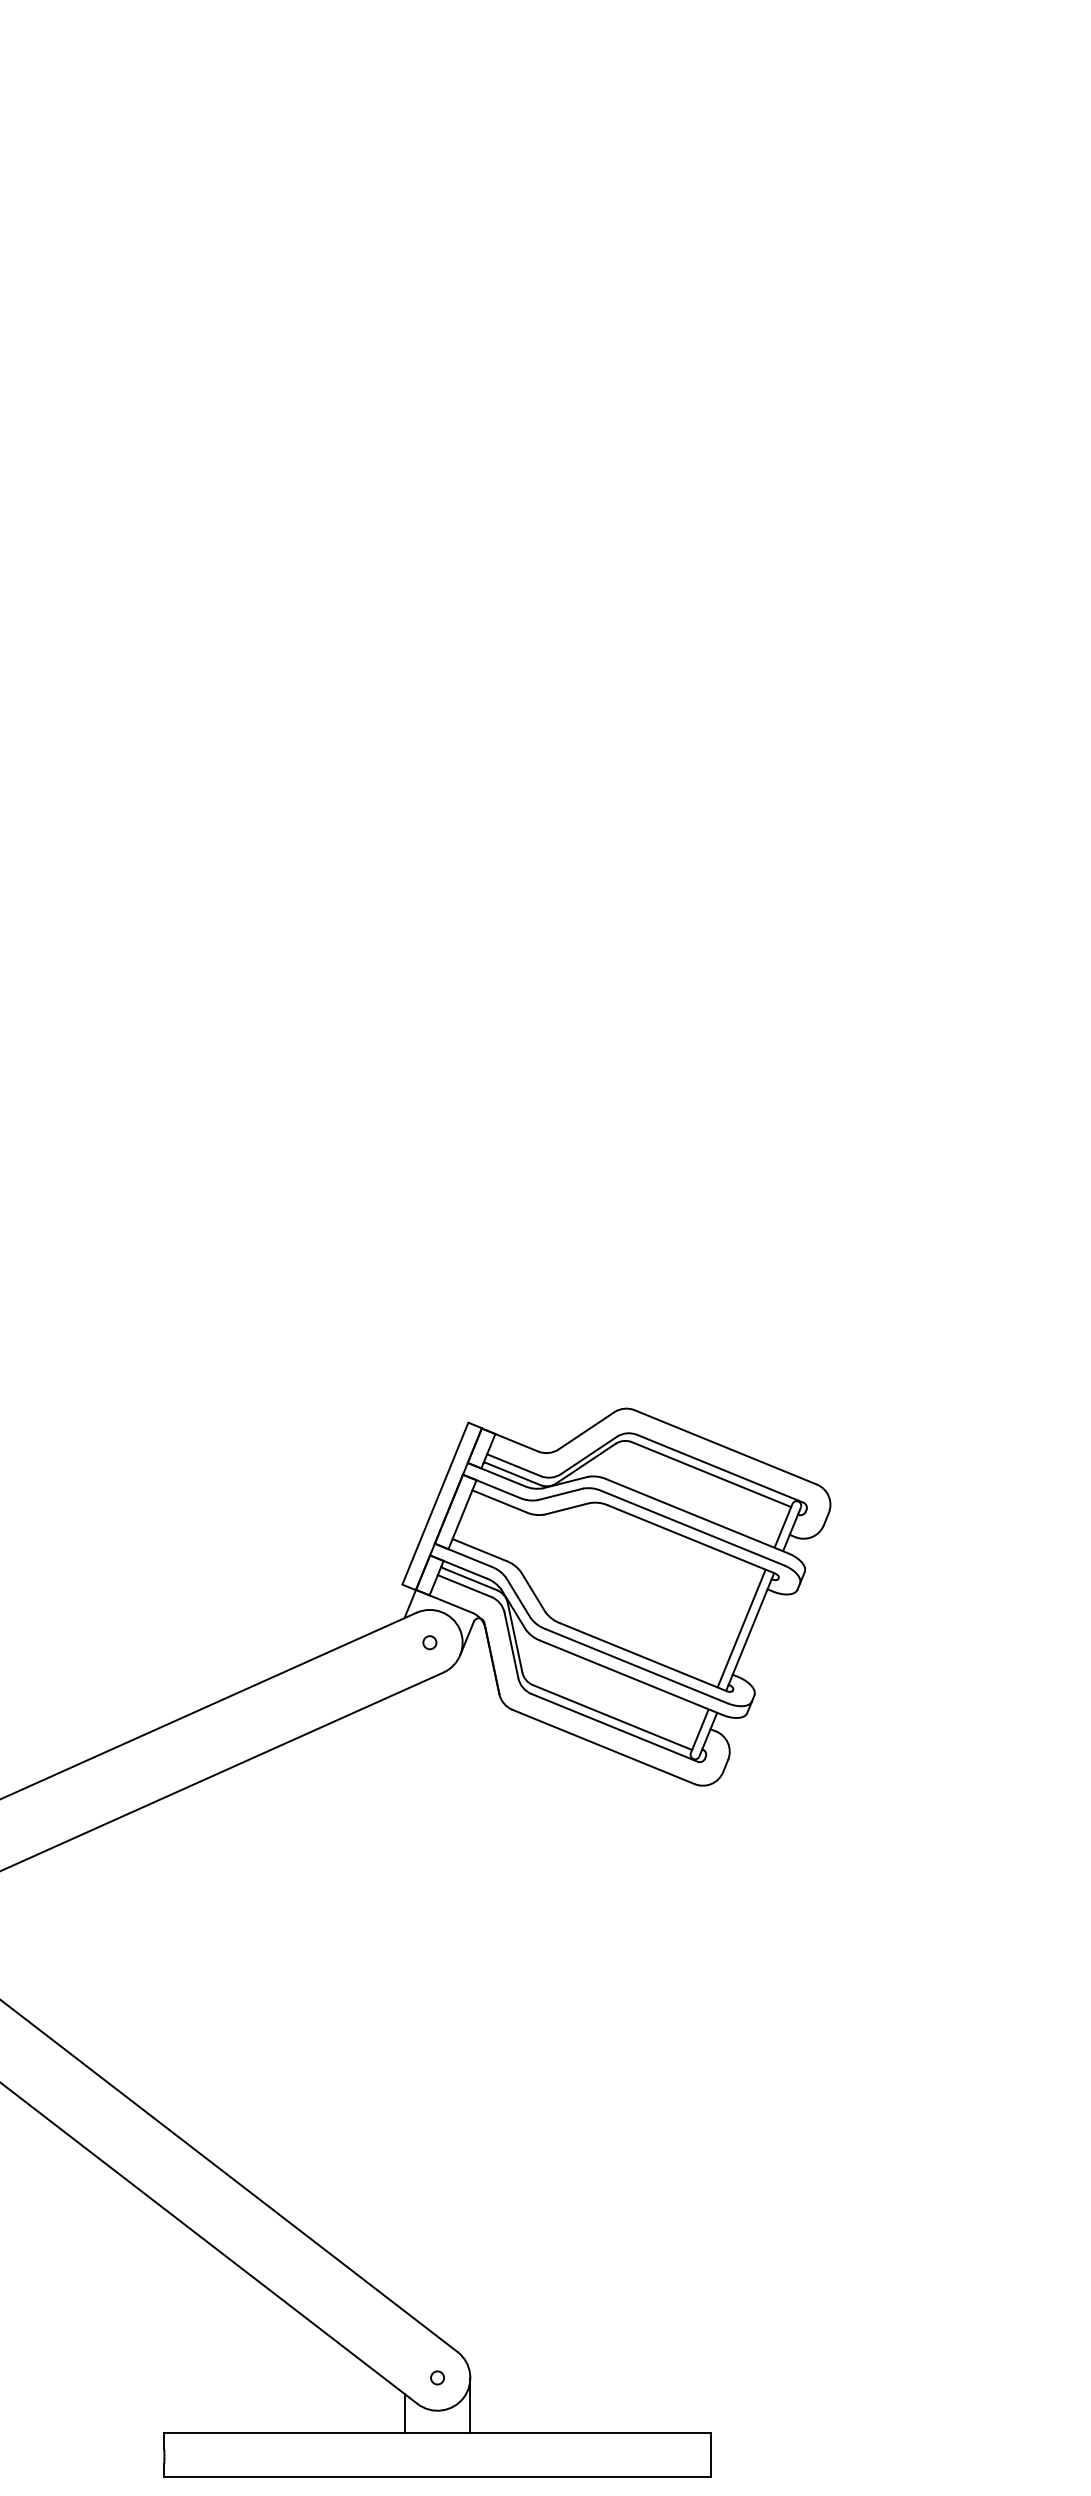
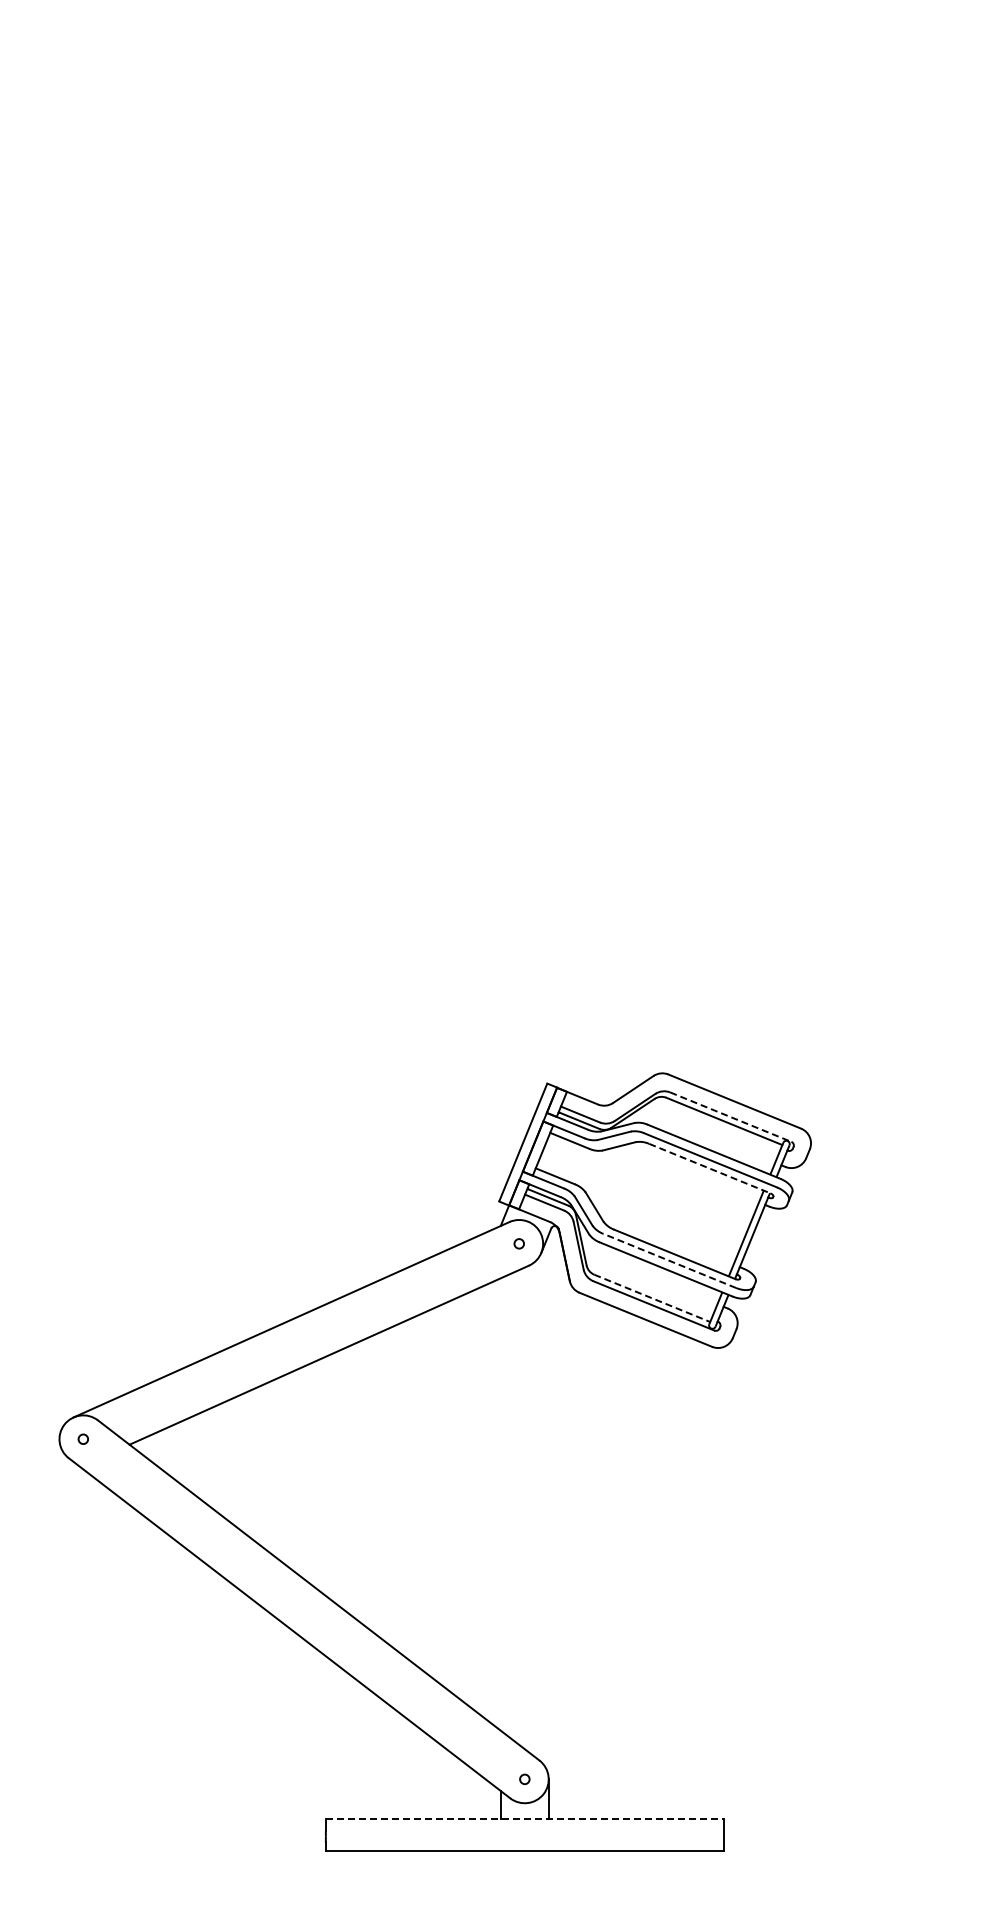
line: (721, 1469) -> (731, 1117), solid -> dashed
line: (692, 1539) -> (710, 1168), solid -> dashed
line: (636, 1665) -> (669, 1260), solid -> dashed
line: (612, 1717) -> (652, 1298), solid -> dashed
line: (438, 2433) -> (525, 1819), solid -> dashed

